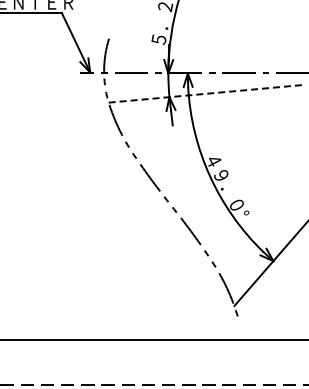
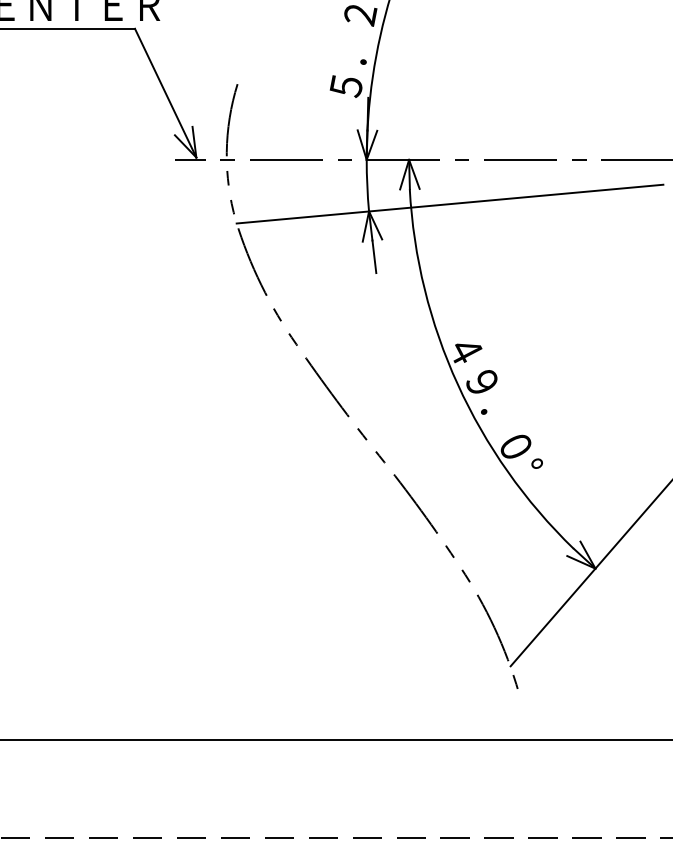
line: (207, 93) -> (451, 203), dashed -> solid

